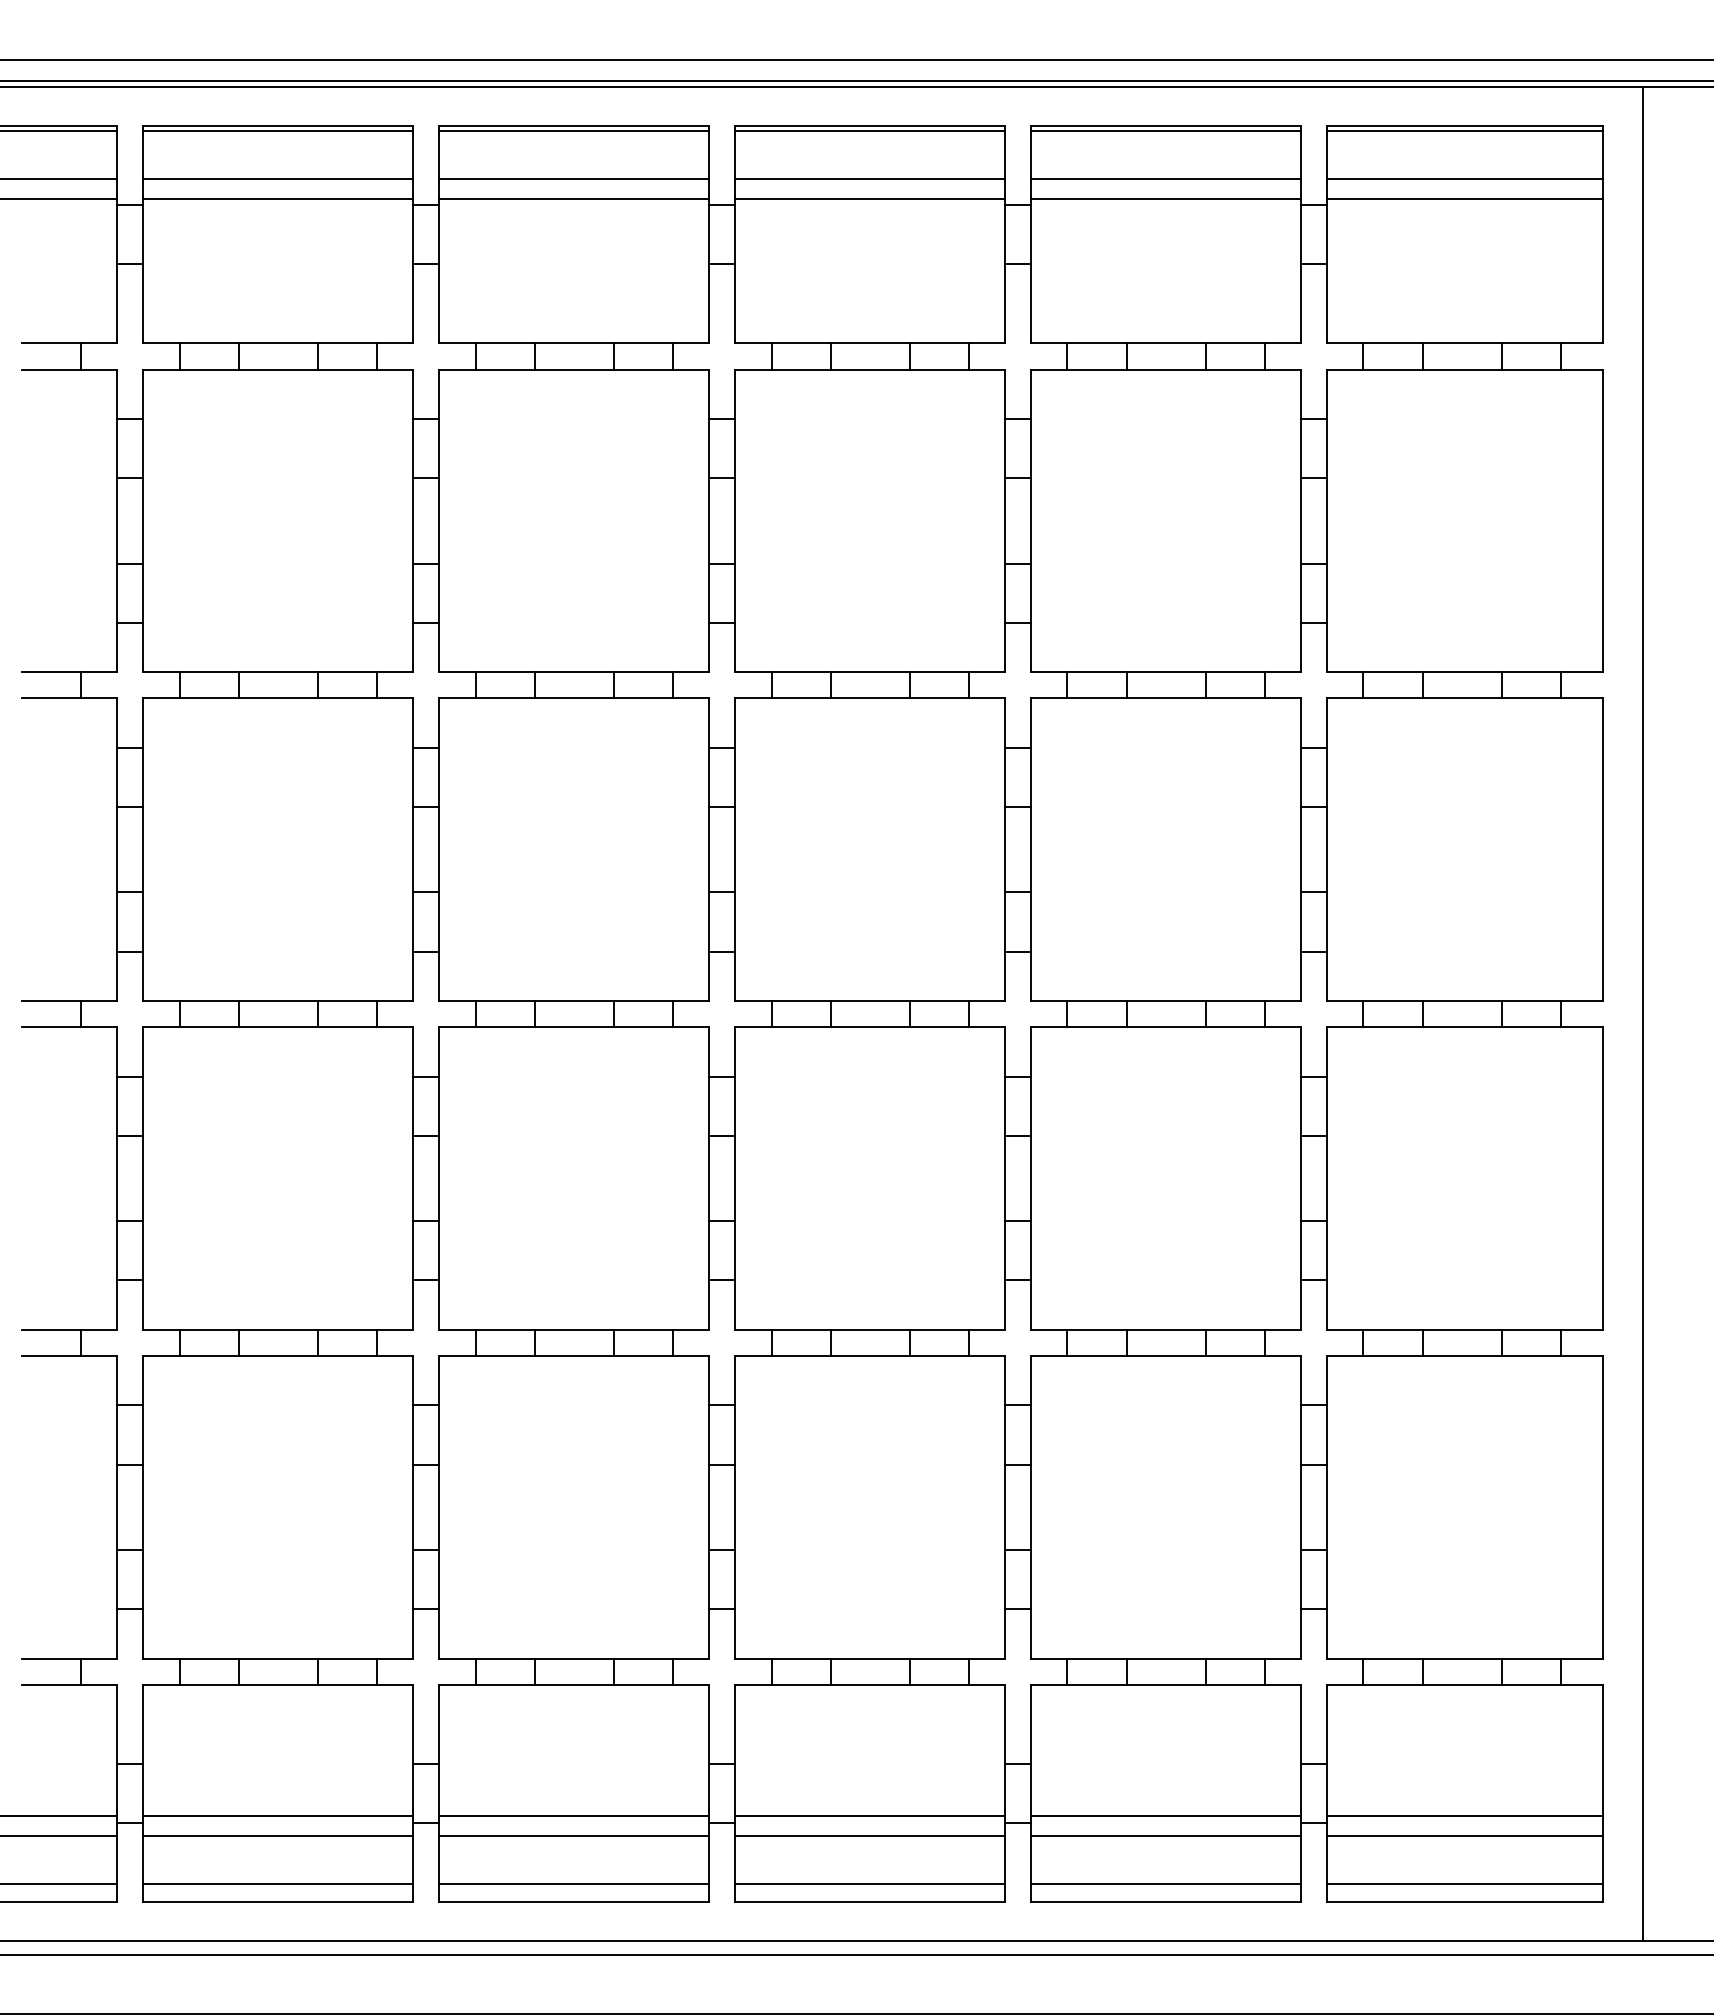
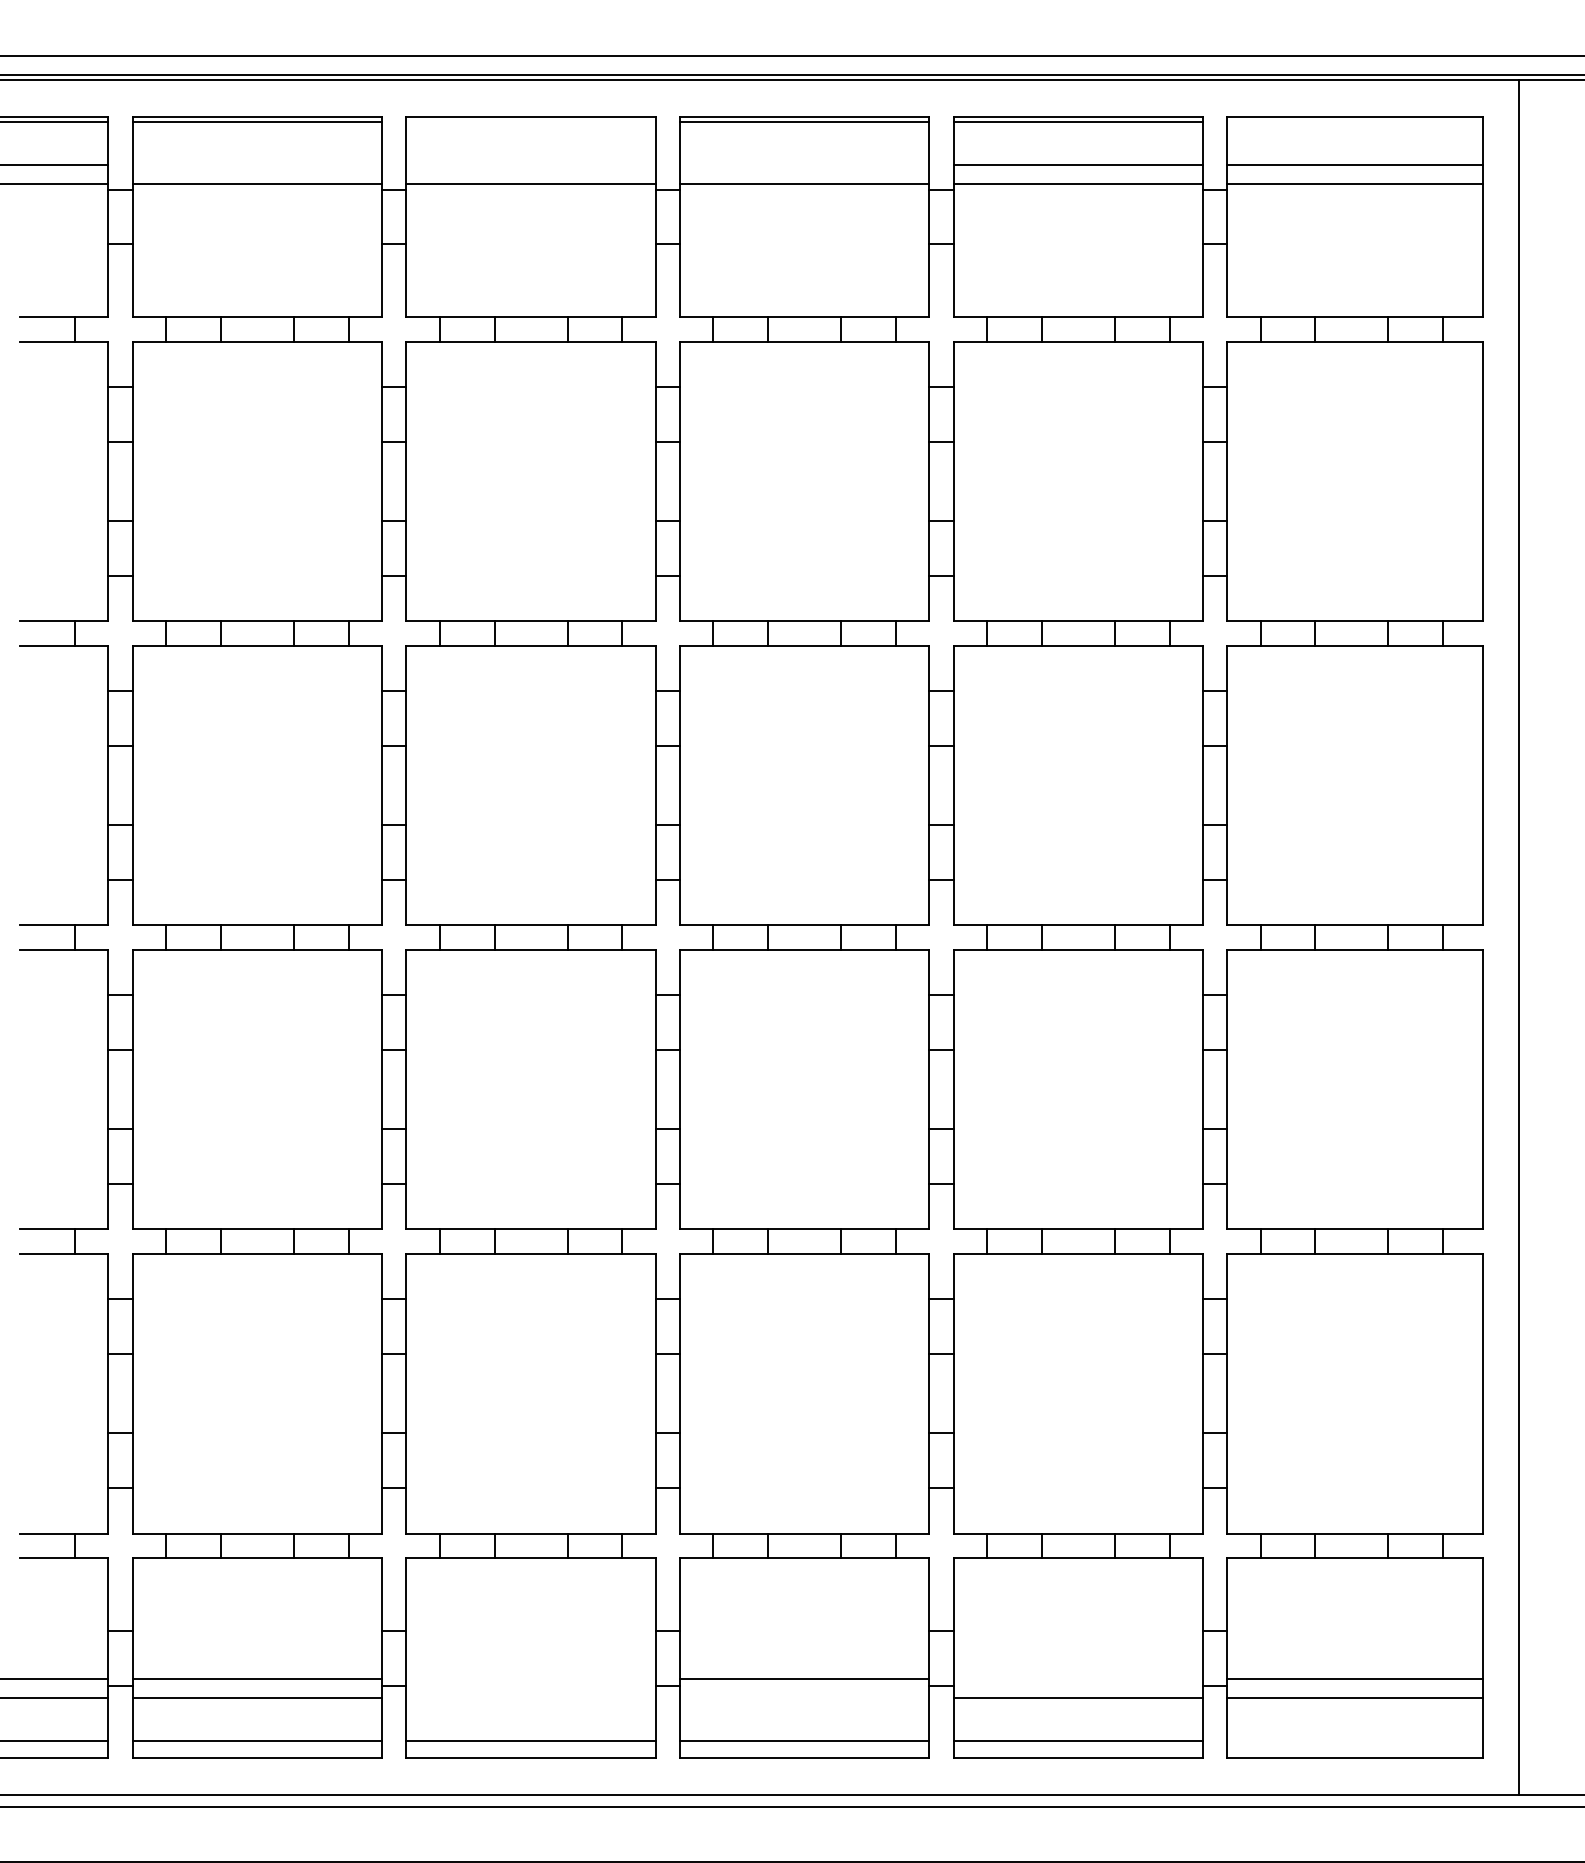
line: (574, 131) -> (531, 121), removed
line: (1465, 131) -> (1355, 121), removed
line: (278, 178) -> (257, 165), removed
line: (574, 178) -> (531, 165), removed
line: (870, 178) -> (804, 165), removed
line: (574, 1816) -> (531, 1679), removed
line: (1165, 1816) -> (1077, 1679), removed
line: (574, 1836) -> (531, 1697), removed
line: (870, 1836) -> (804, 1697), removed
line: (1465, 1883) -> (1355, 1741), removed

